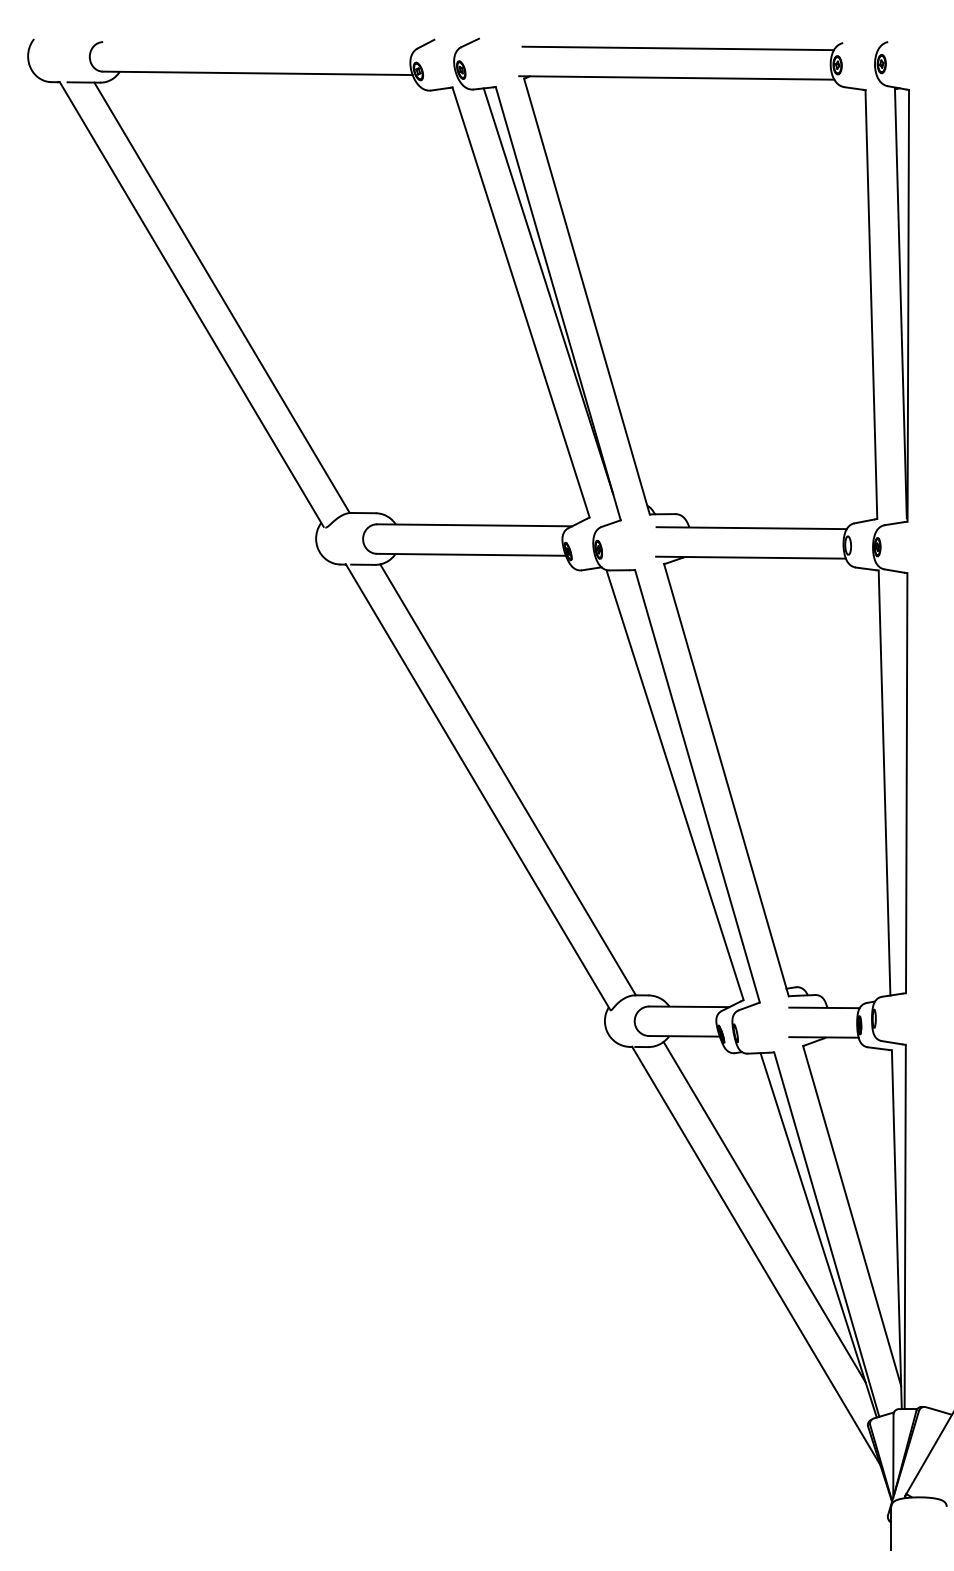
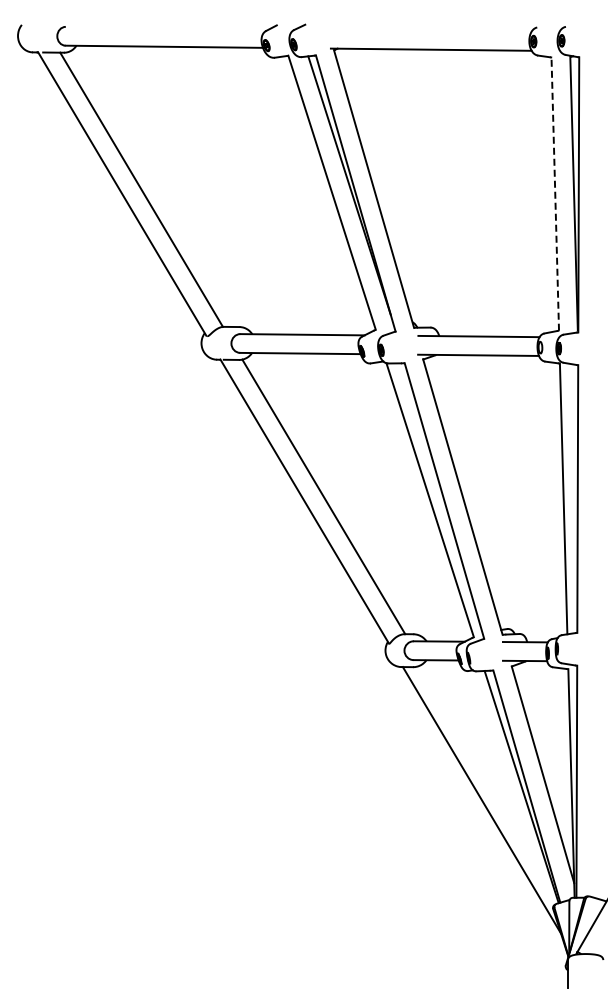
line: (678, 47) -> (432, 30), removed
line: (871, 305) -> (555, 194), solid -> dashed
line: (763, 1210) -> (486, 771), removed

